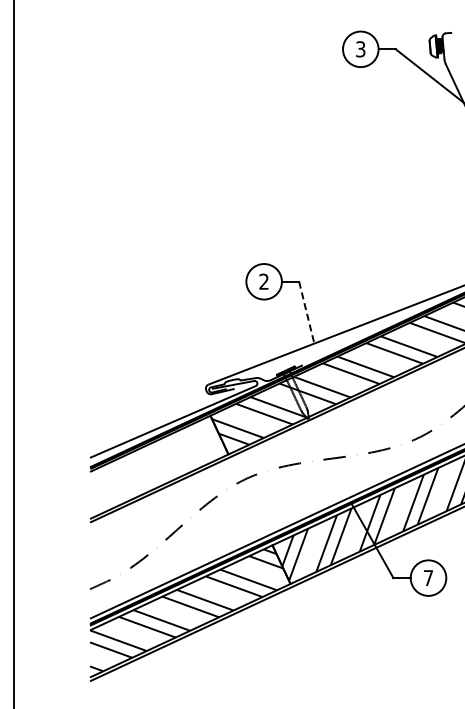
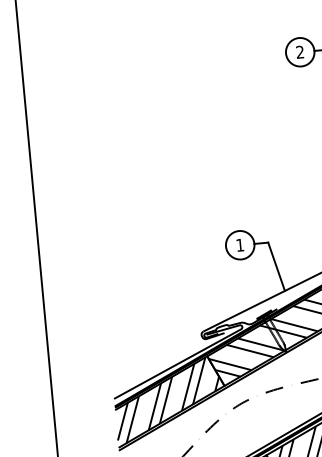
text: (360, 49) -> (300, 52), 3 -> 2
text: (263, 281) -> (239, 245), 2 -> 1
line: (306, 312) -> (276, 266), dashed -> solid
hatch: (156, 465) -> (167, 400), added

